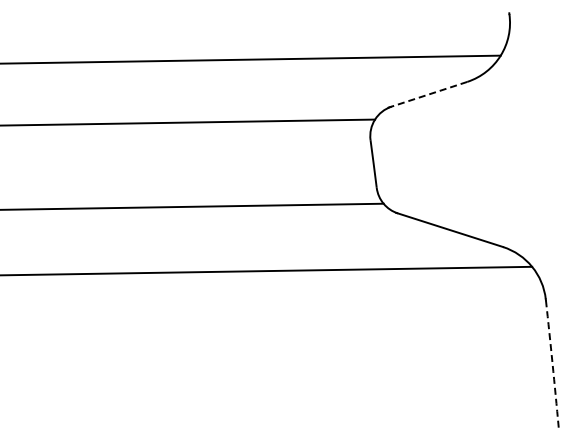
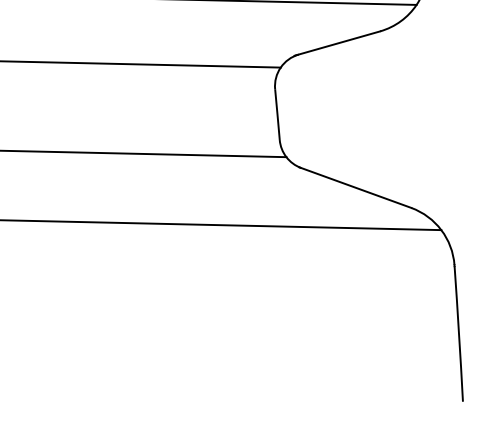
line: (427, 94) -> (337, 43), dashed -> solid
arc: (552, 363) -> (458, 333), dashed -> solid

